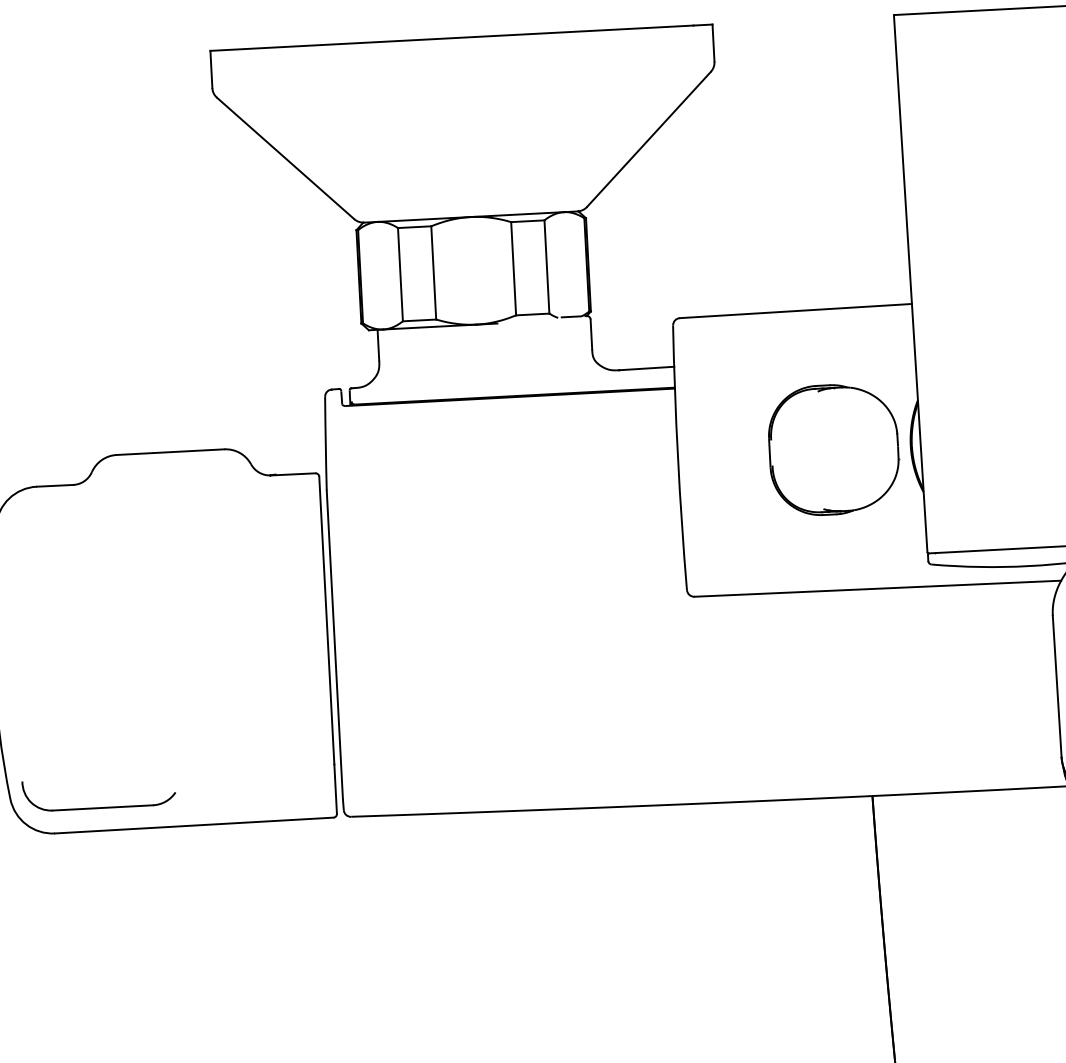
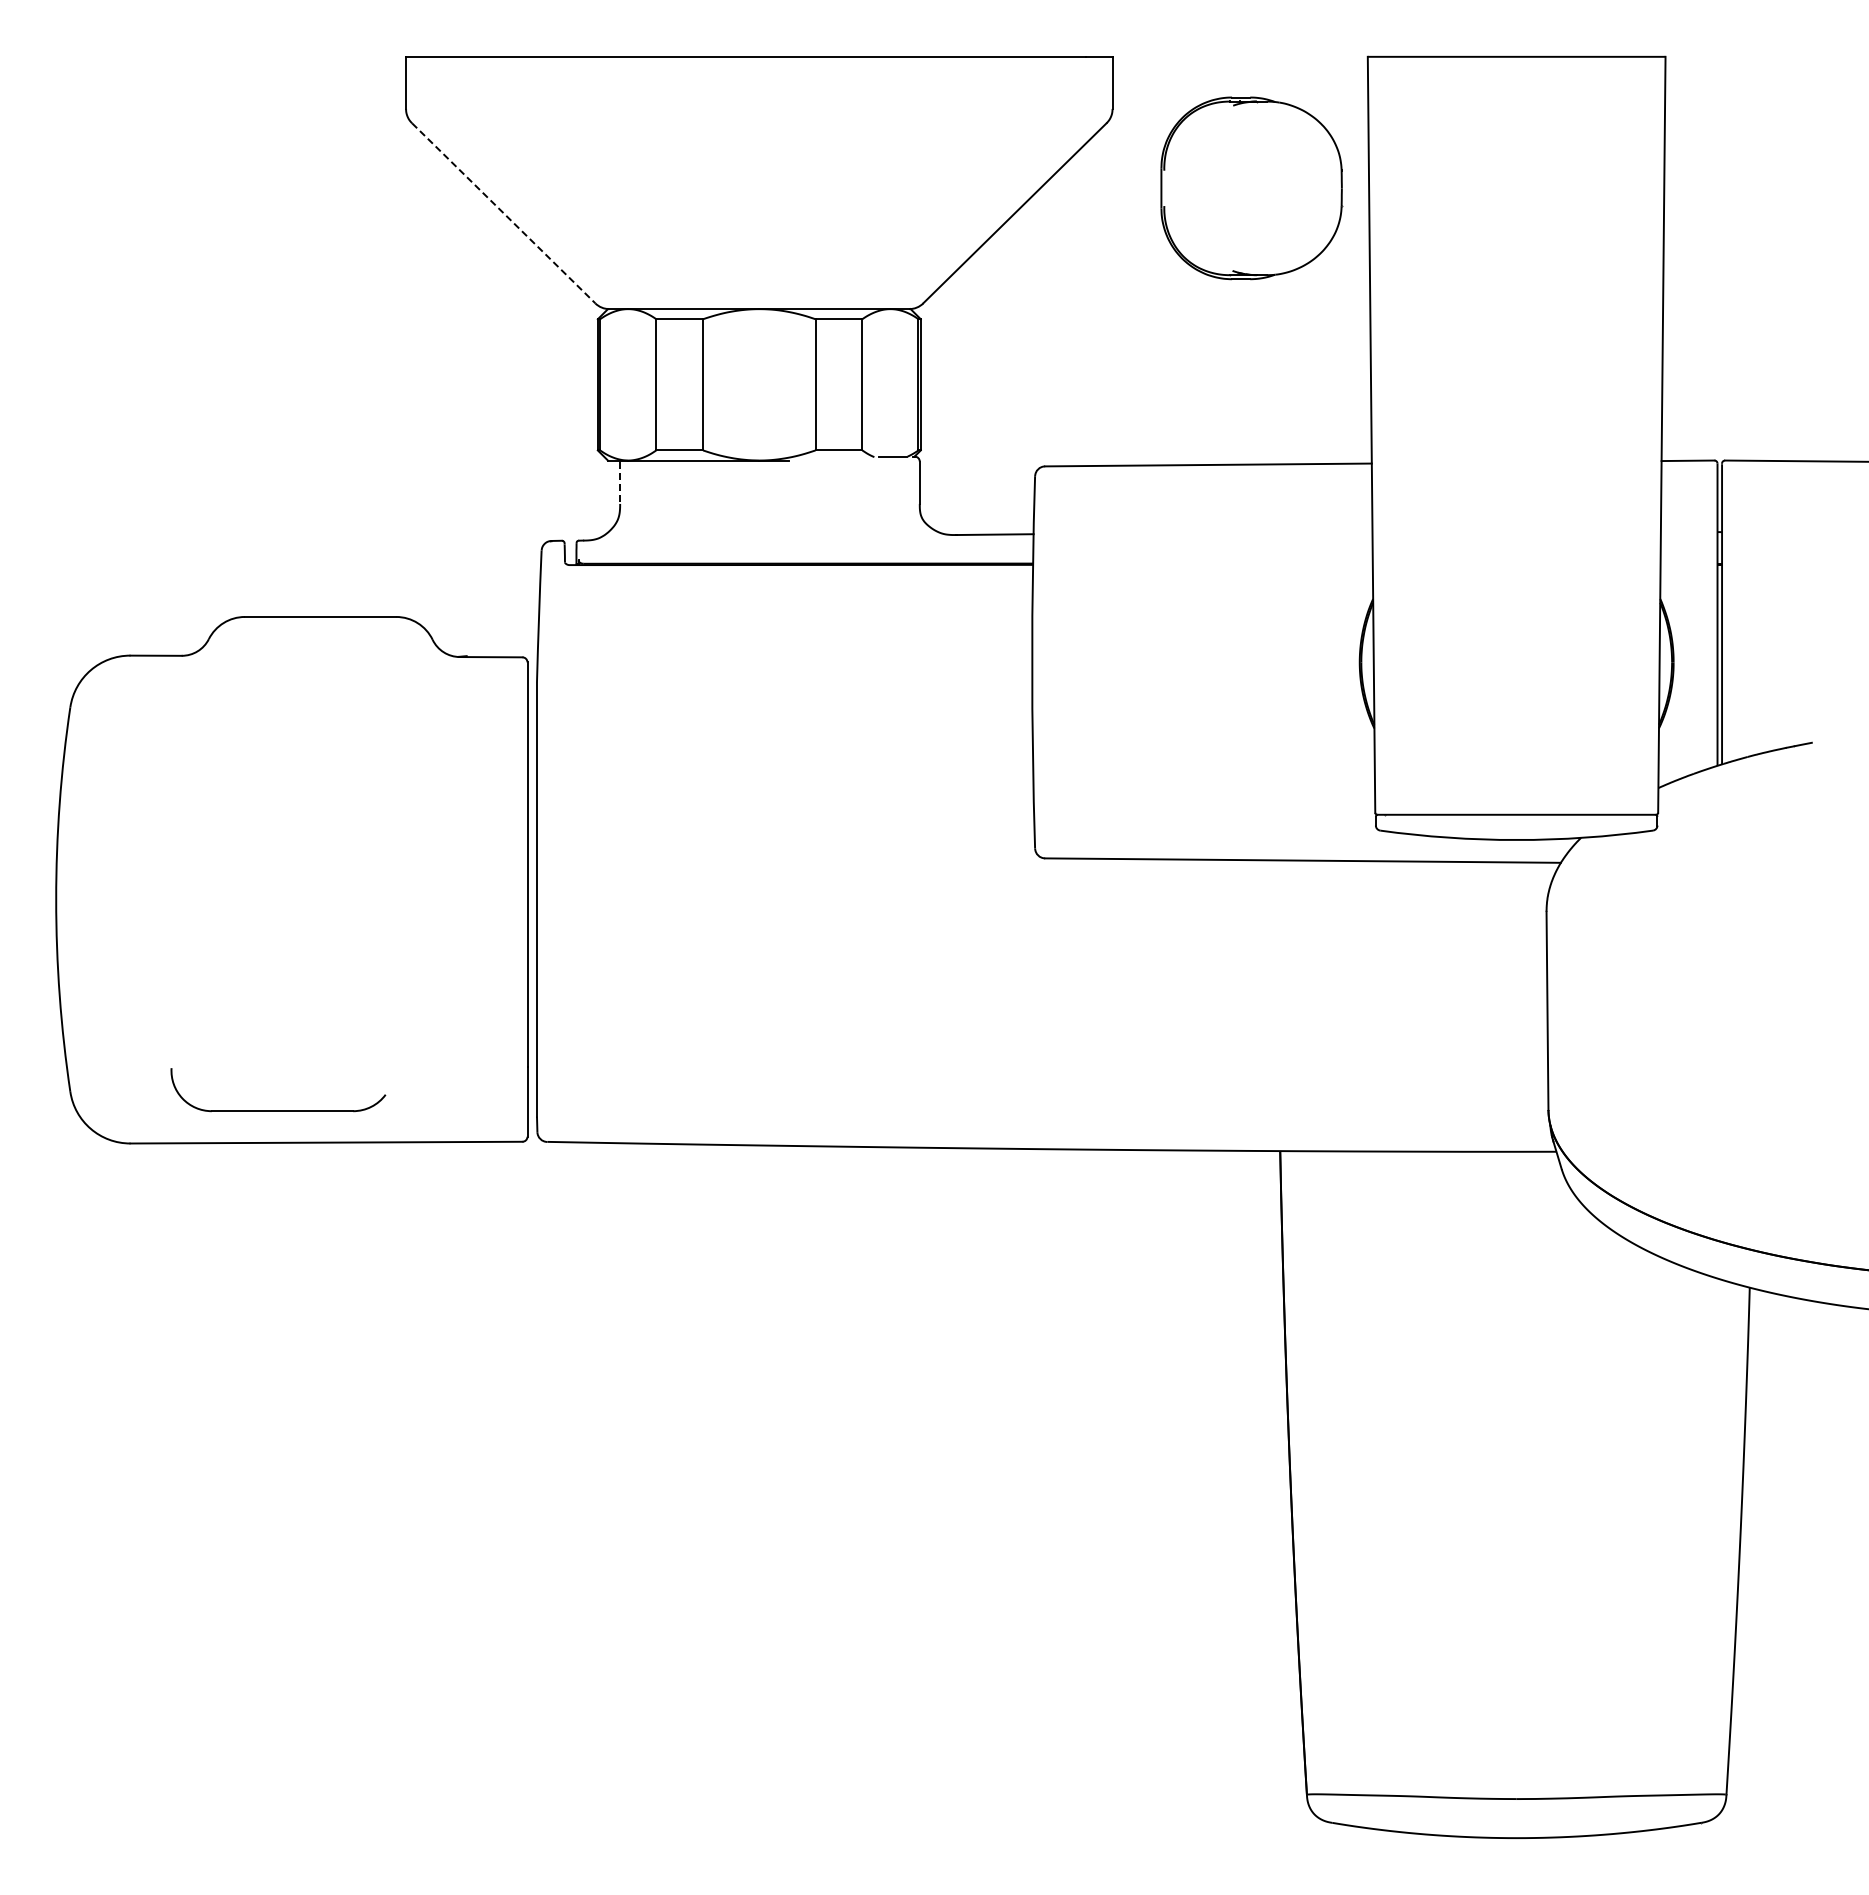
line: (286, 158) -> (504, 213), solid -> dashed
line: (378, 346) -> (620, 483), solid -> dashed
part: (833, 449) -> (1251, 188), moved
part: (100, 807) -> (278, 1110), moved

